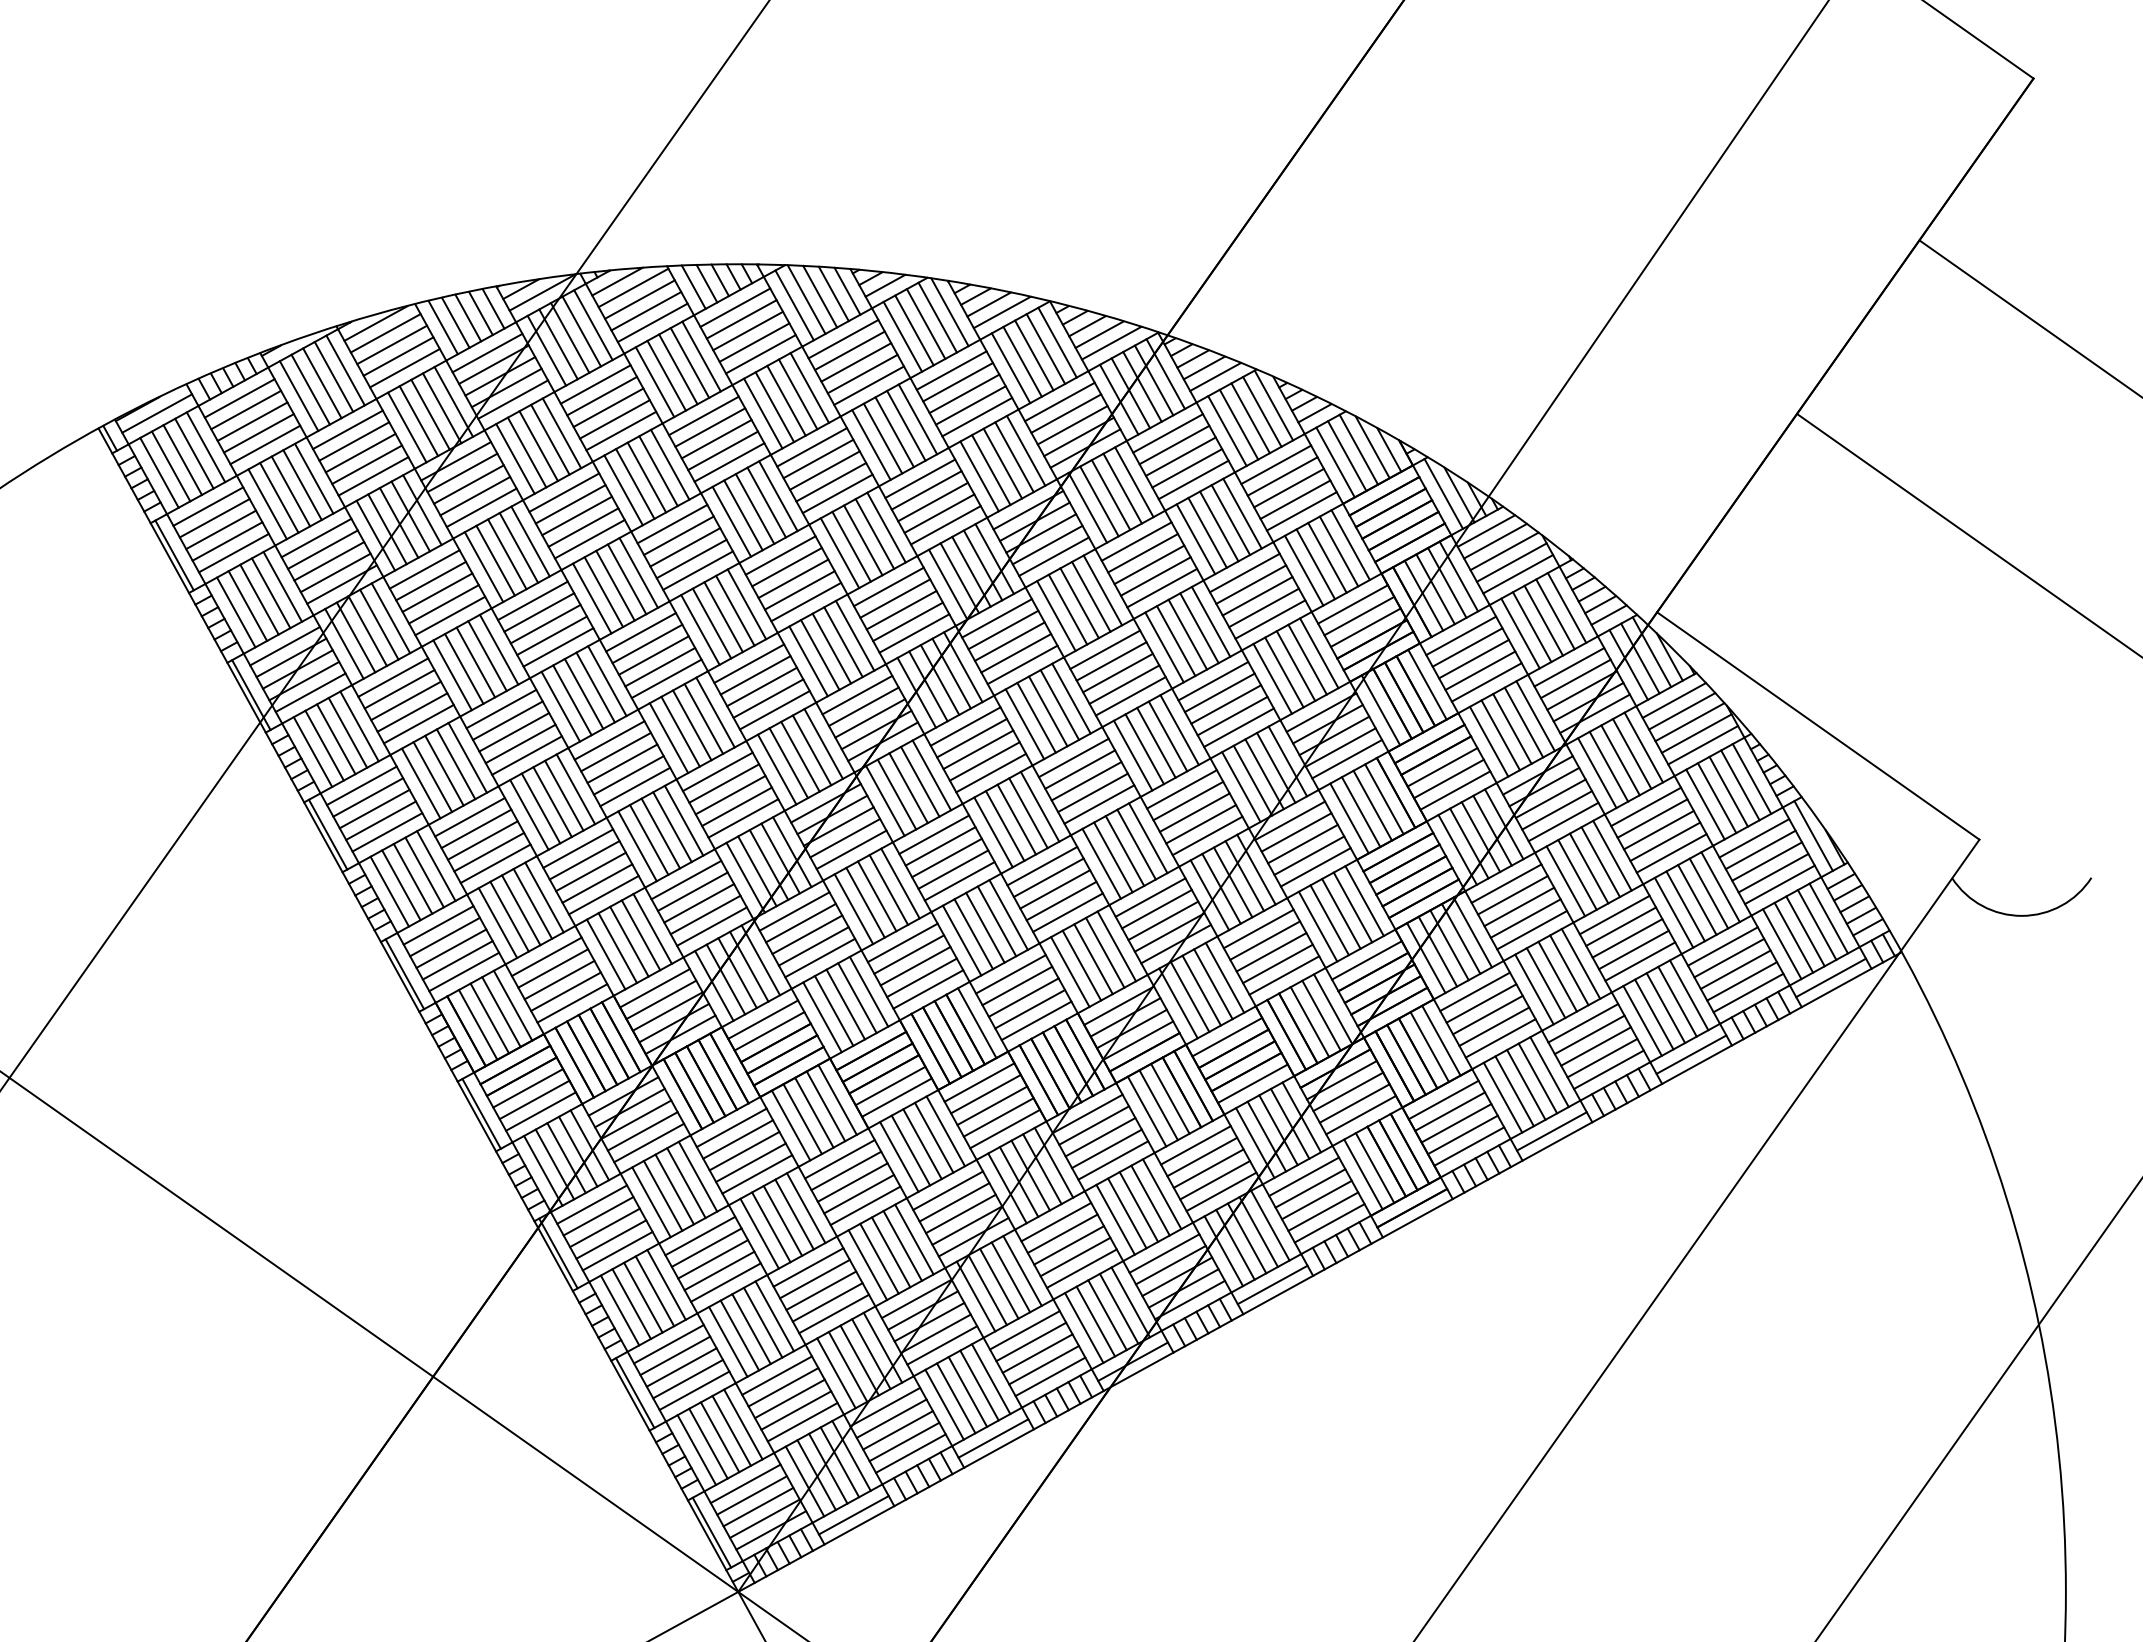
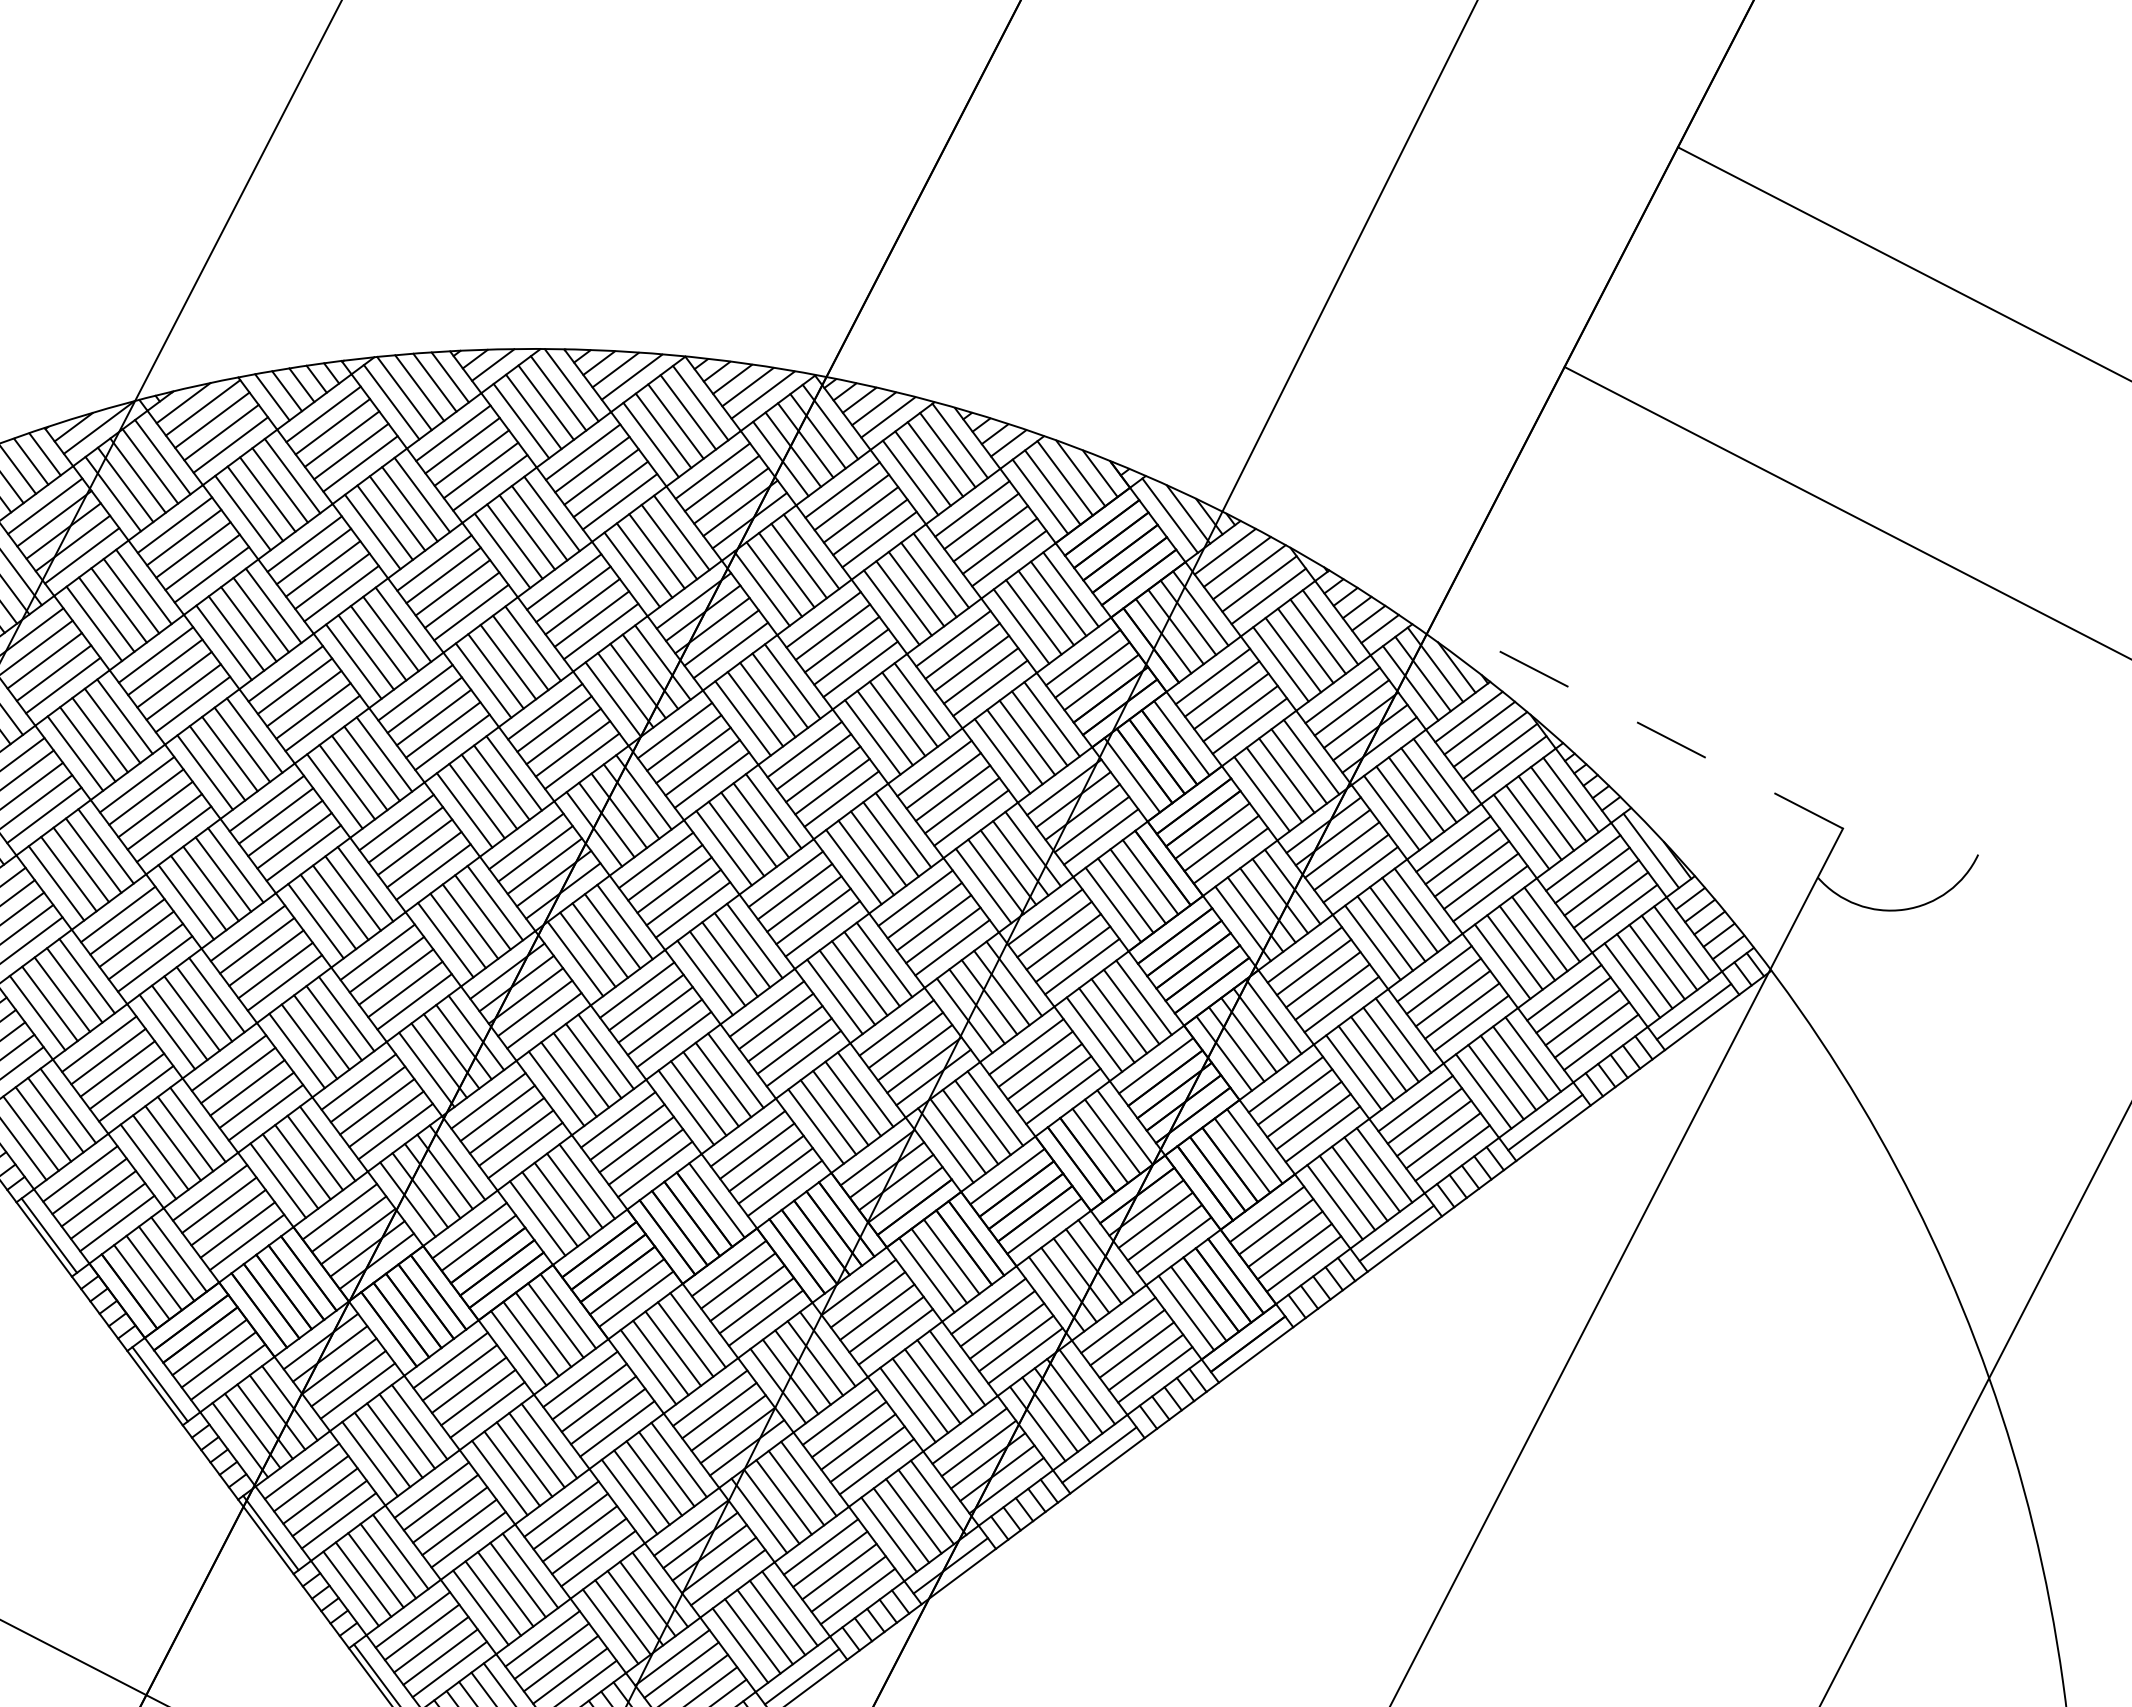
line: (1817, 725) -> (1638, 722), solid -> dashed

